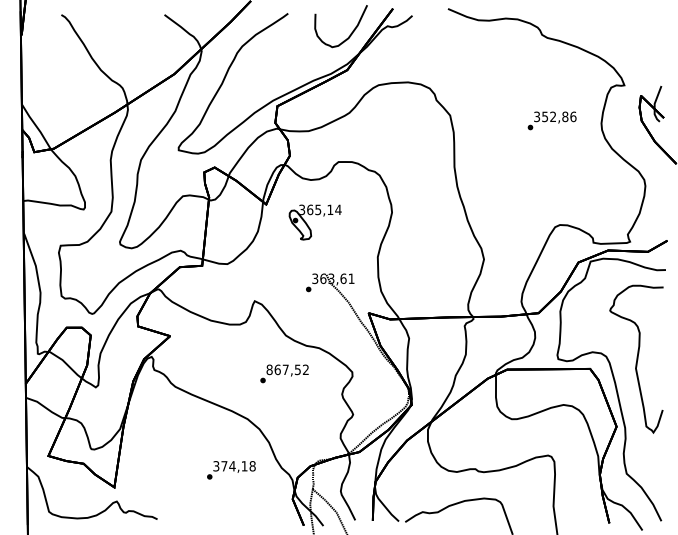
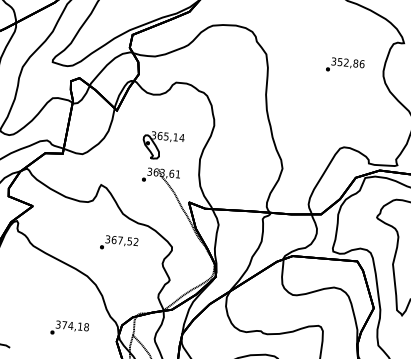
part: (309, 226) -> (158, 148), moved
text: (269, 369) -> (107, 239), 867,52 -> 367,52
text: (231, 470) -> (69, 329), moved

